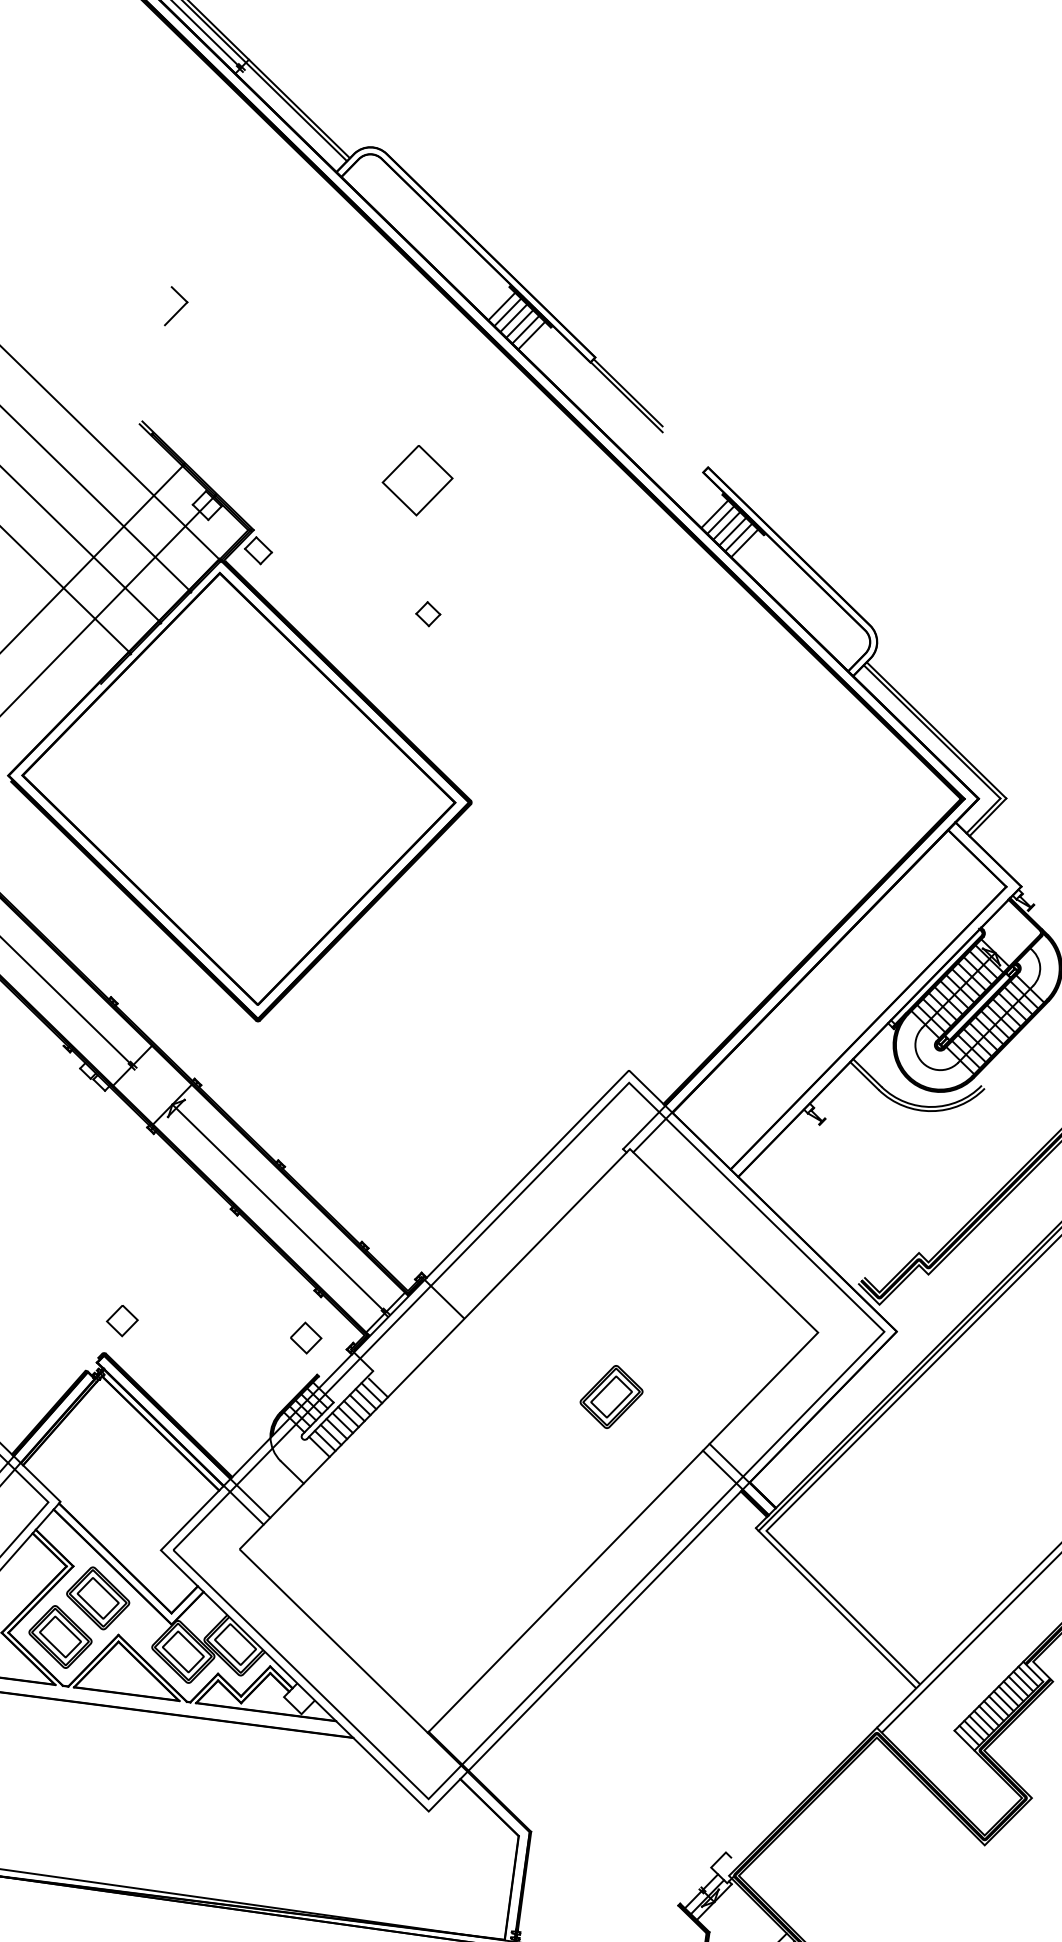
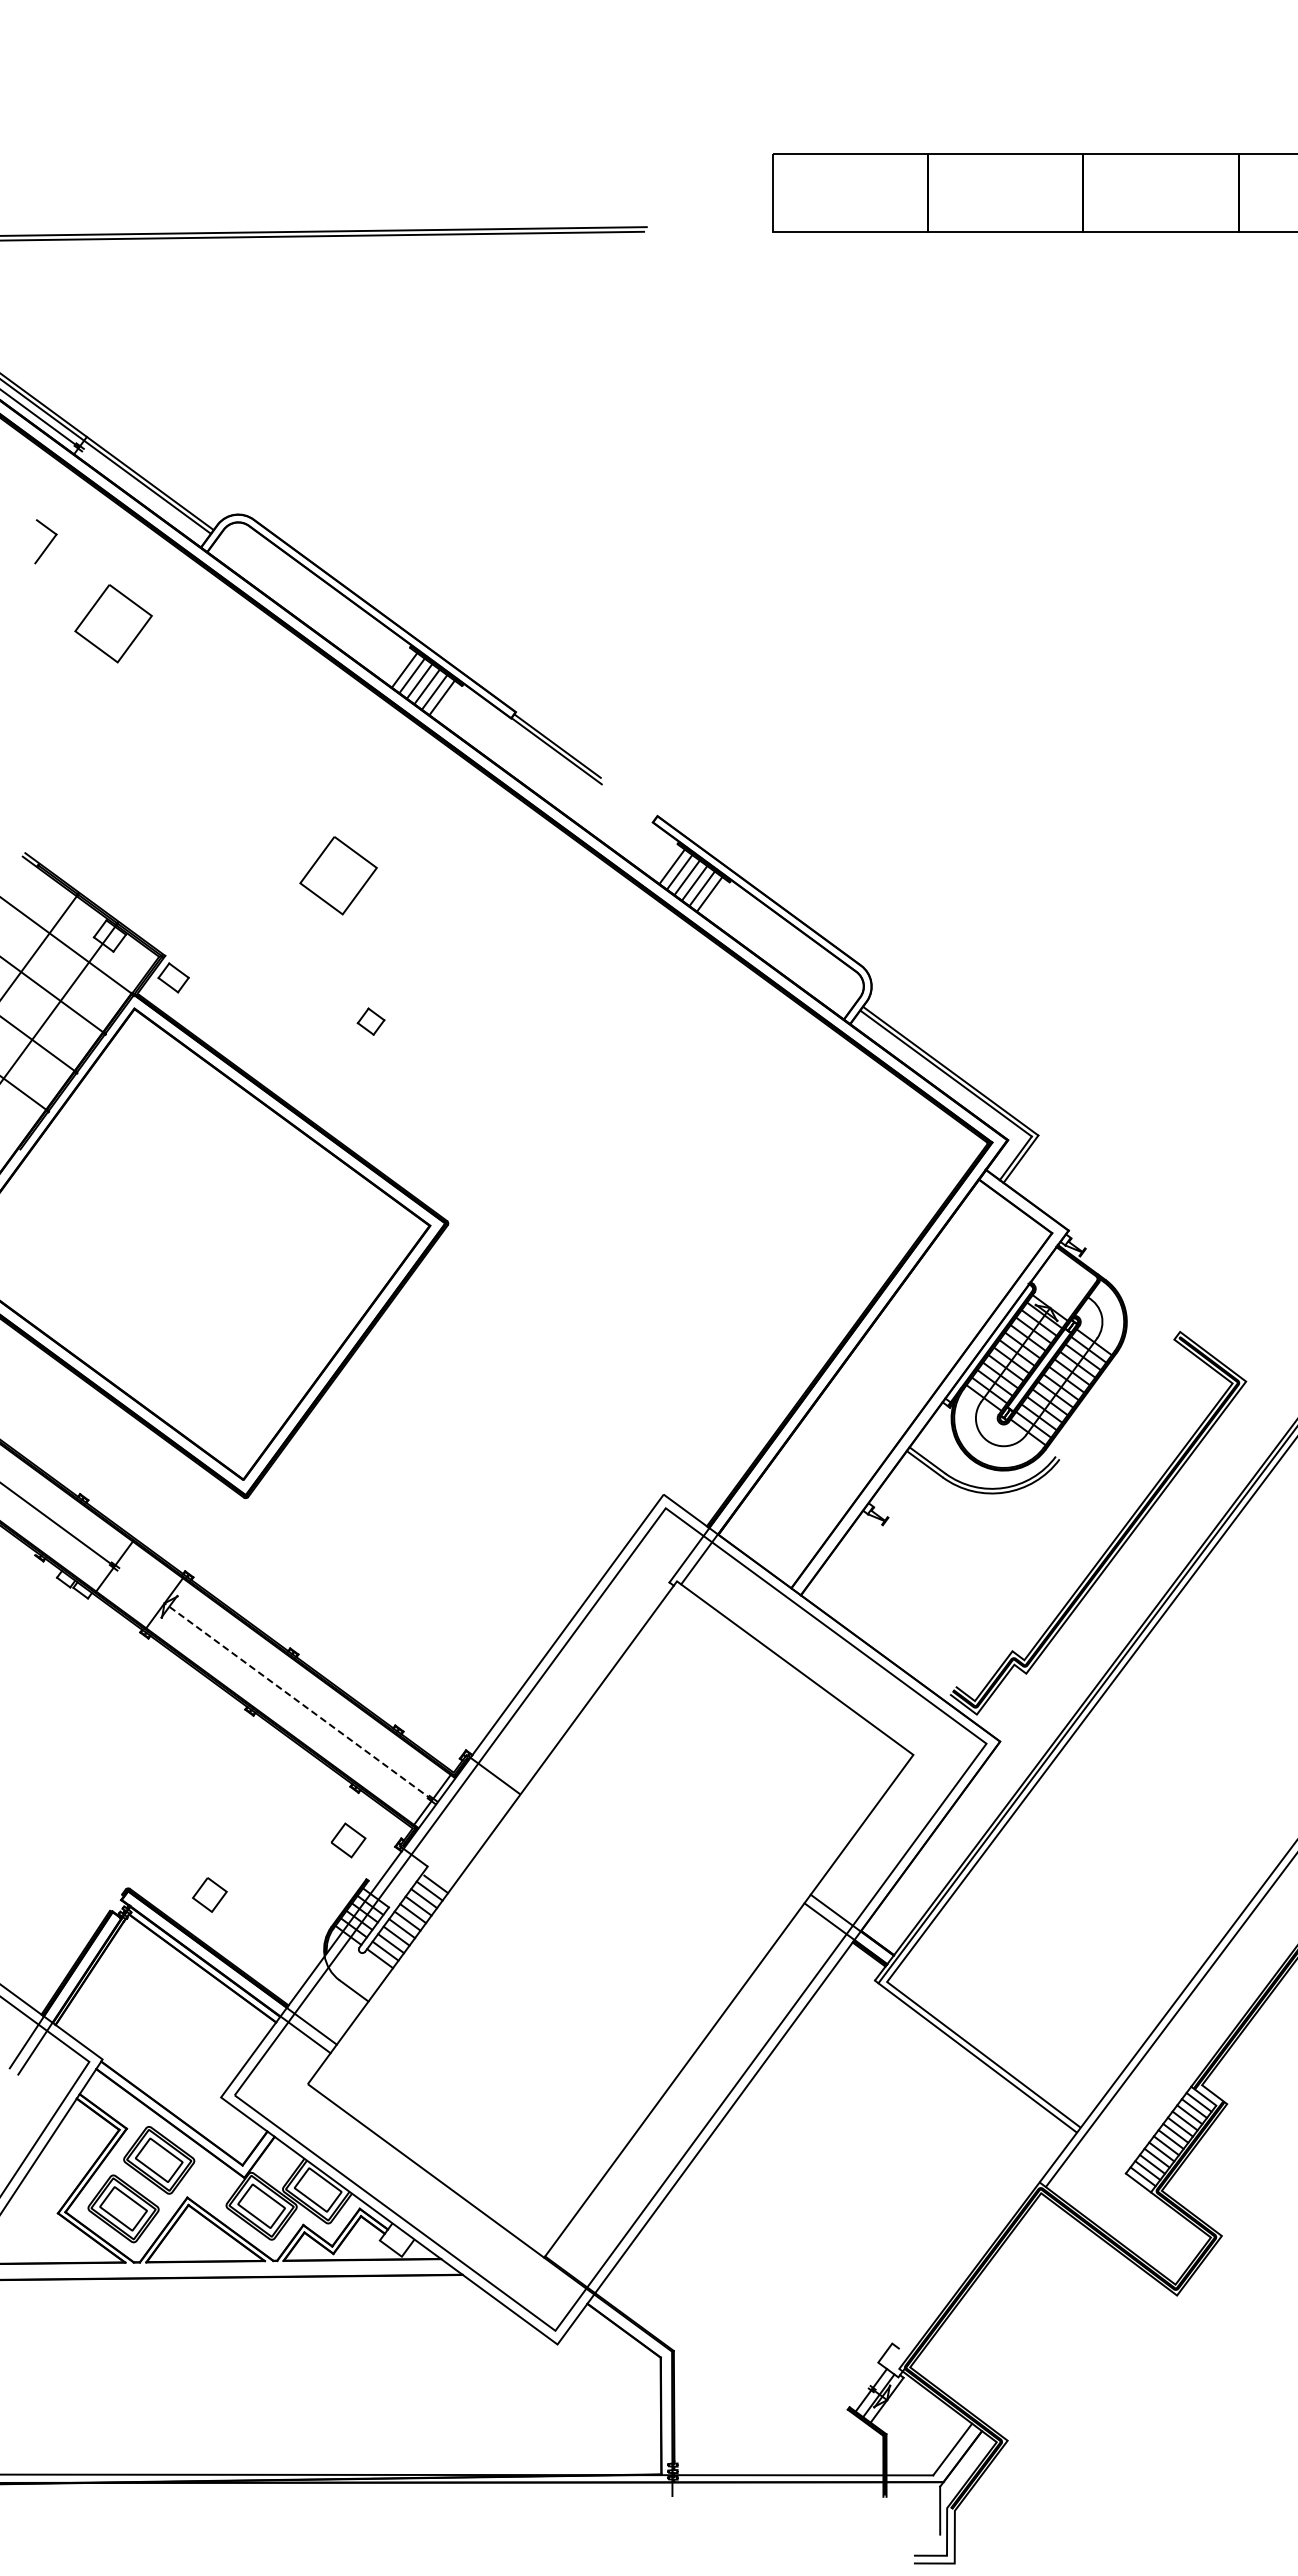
part: (249, 228) -> (113, 623), added
part: (176, 307) -> (45, 541), moved
line: (279, 1208) -> (298, 1701), solid -> dashed
part: (122, 1320) -> (209, 1894), moved
part: (610, 1397) -> (694, 1858), removed

